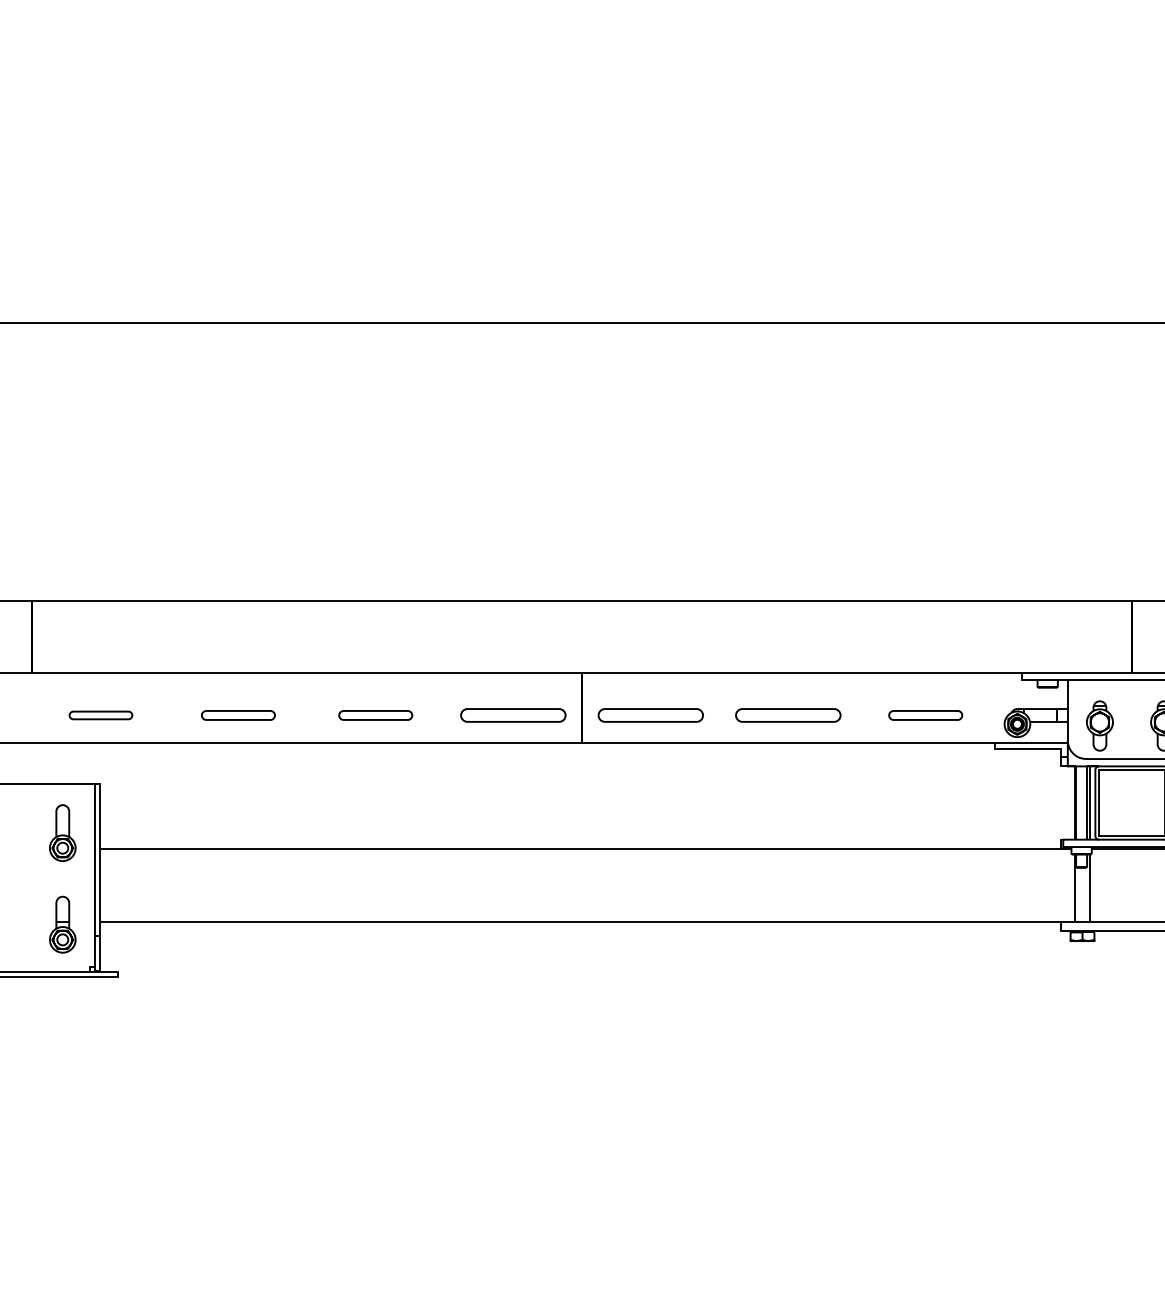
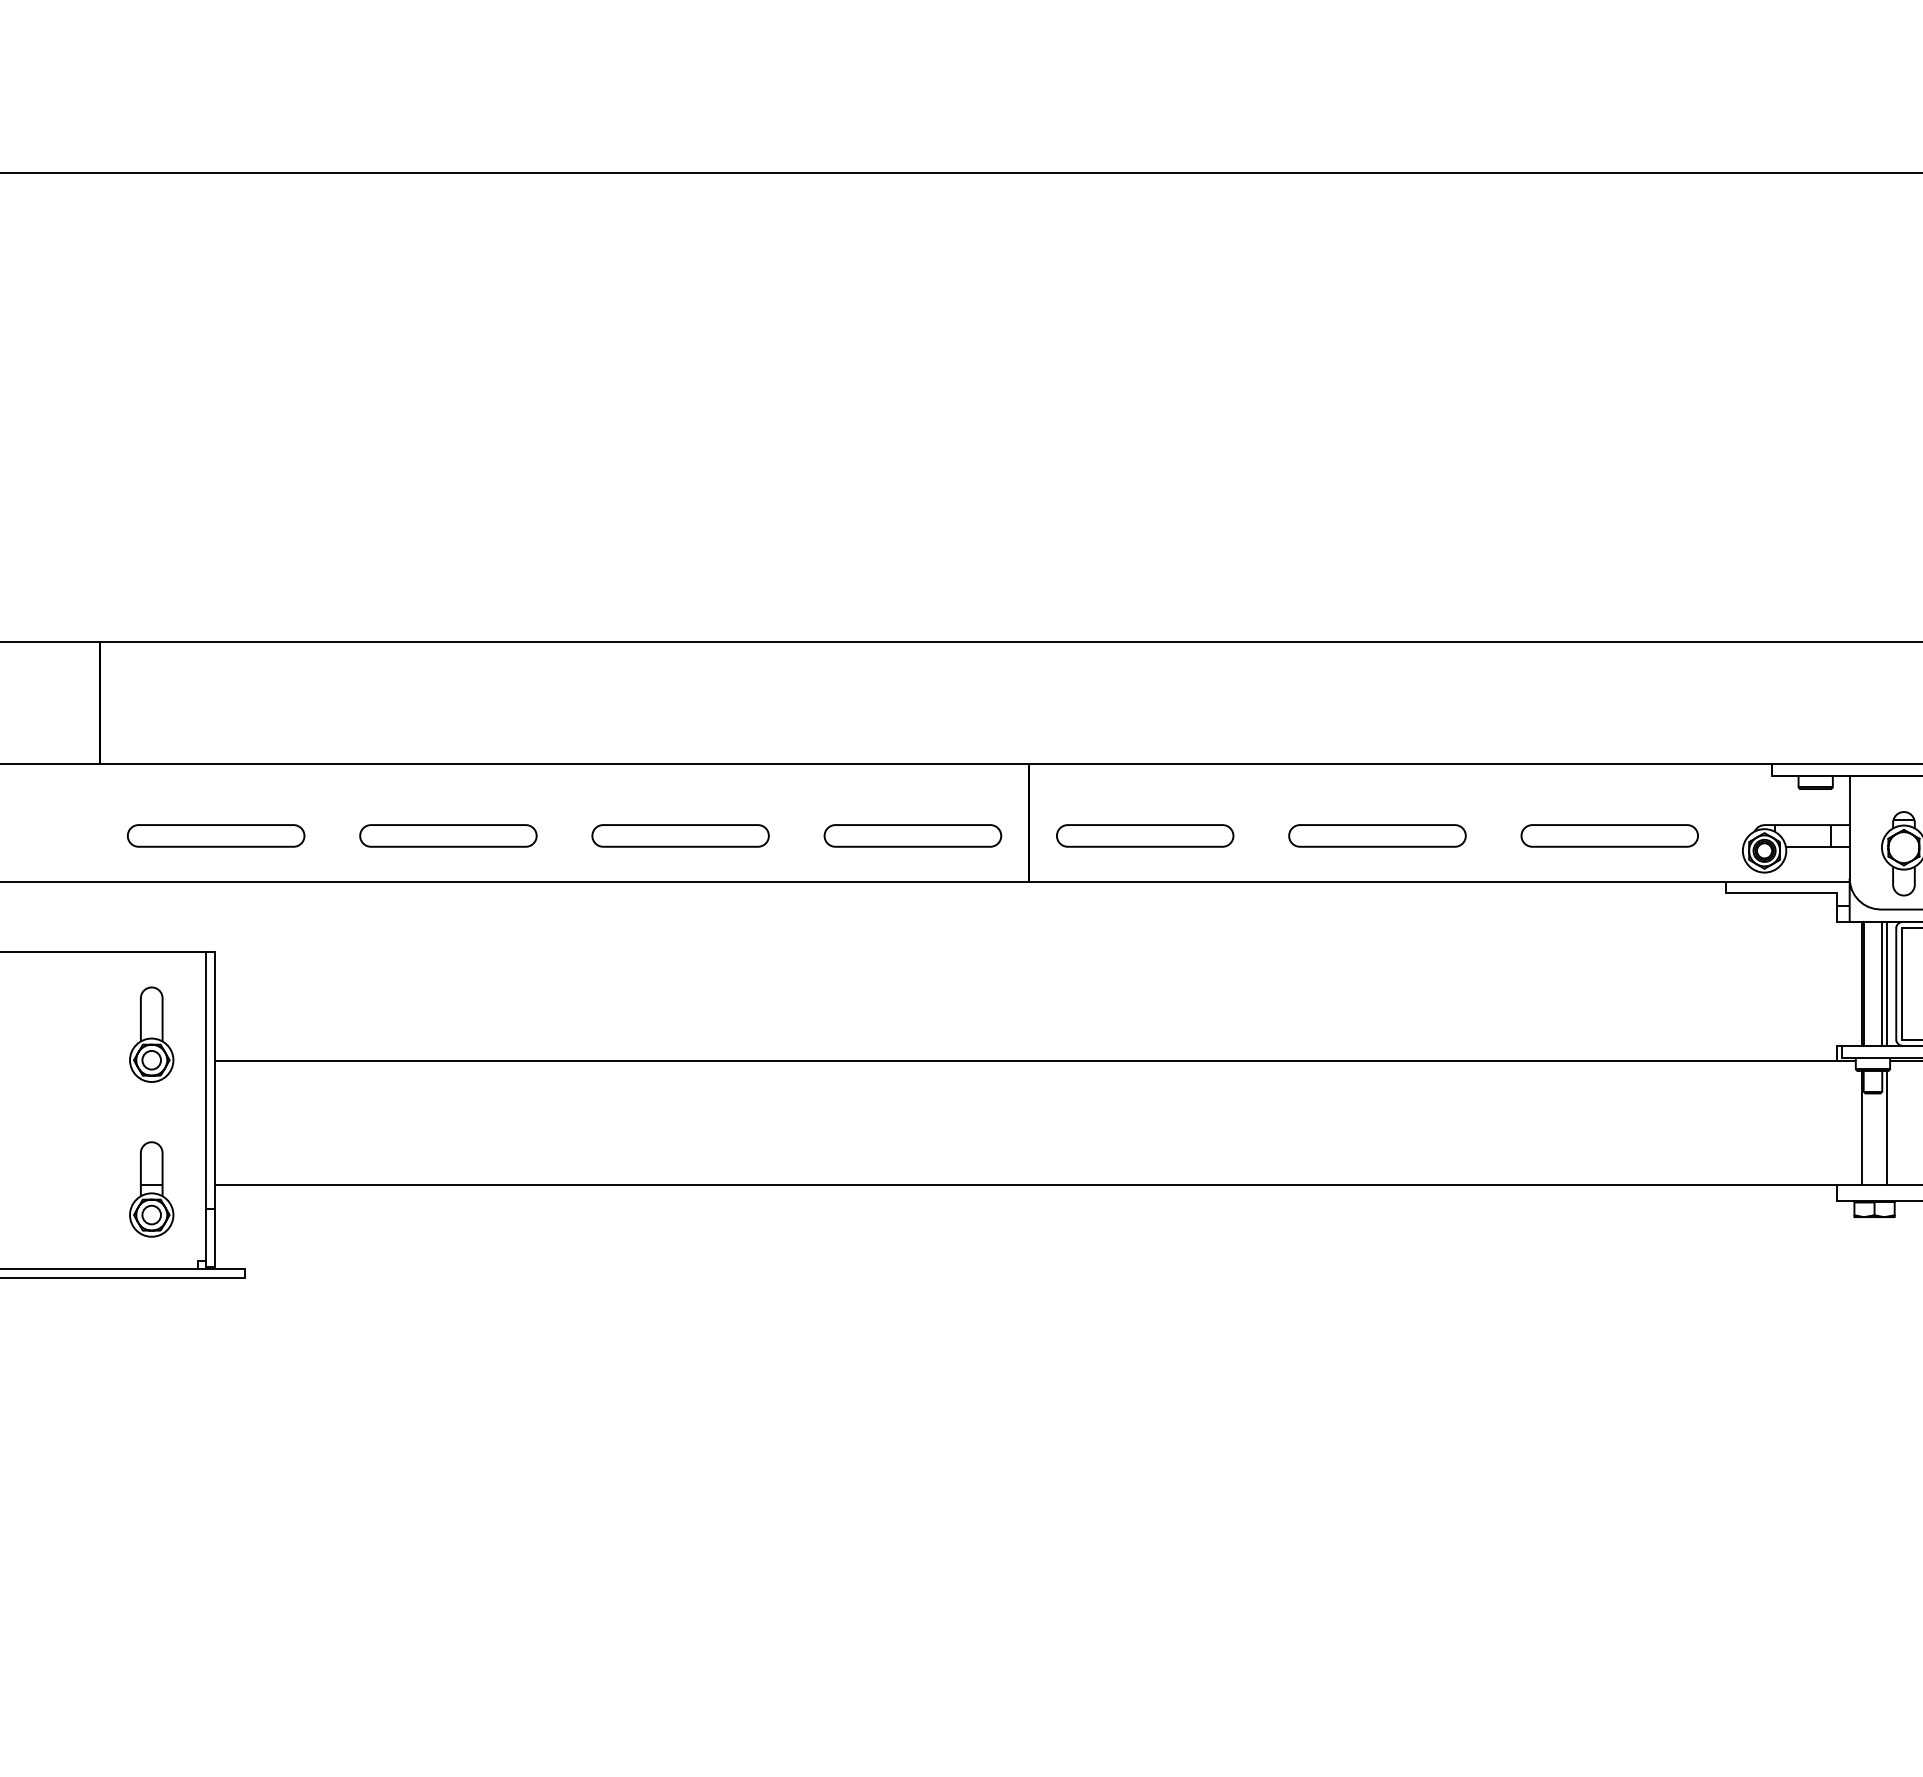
part: (100, 715) -> (215, 836), size x1.67
part: (238, 715) -> (448, 836), size x1.43
part: (375, 715) -> (680, 836), size x1.43
part: (925, 715) -> (1609, 836), size x1.43

